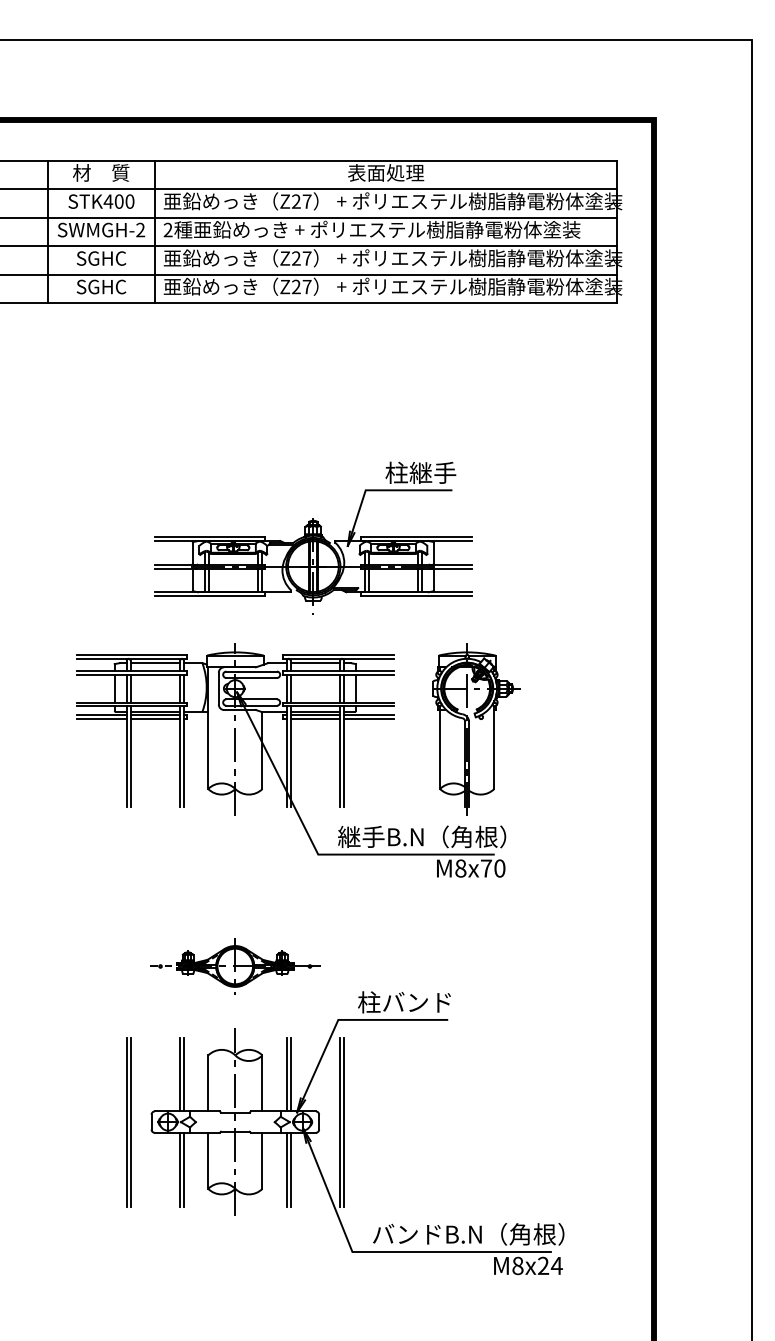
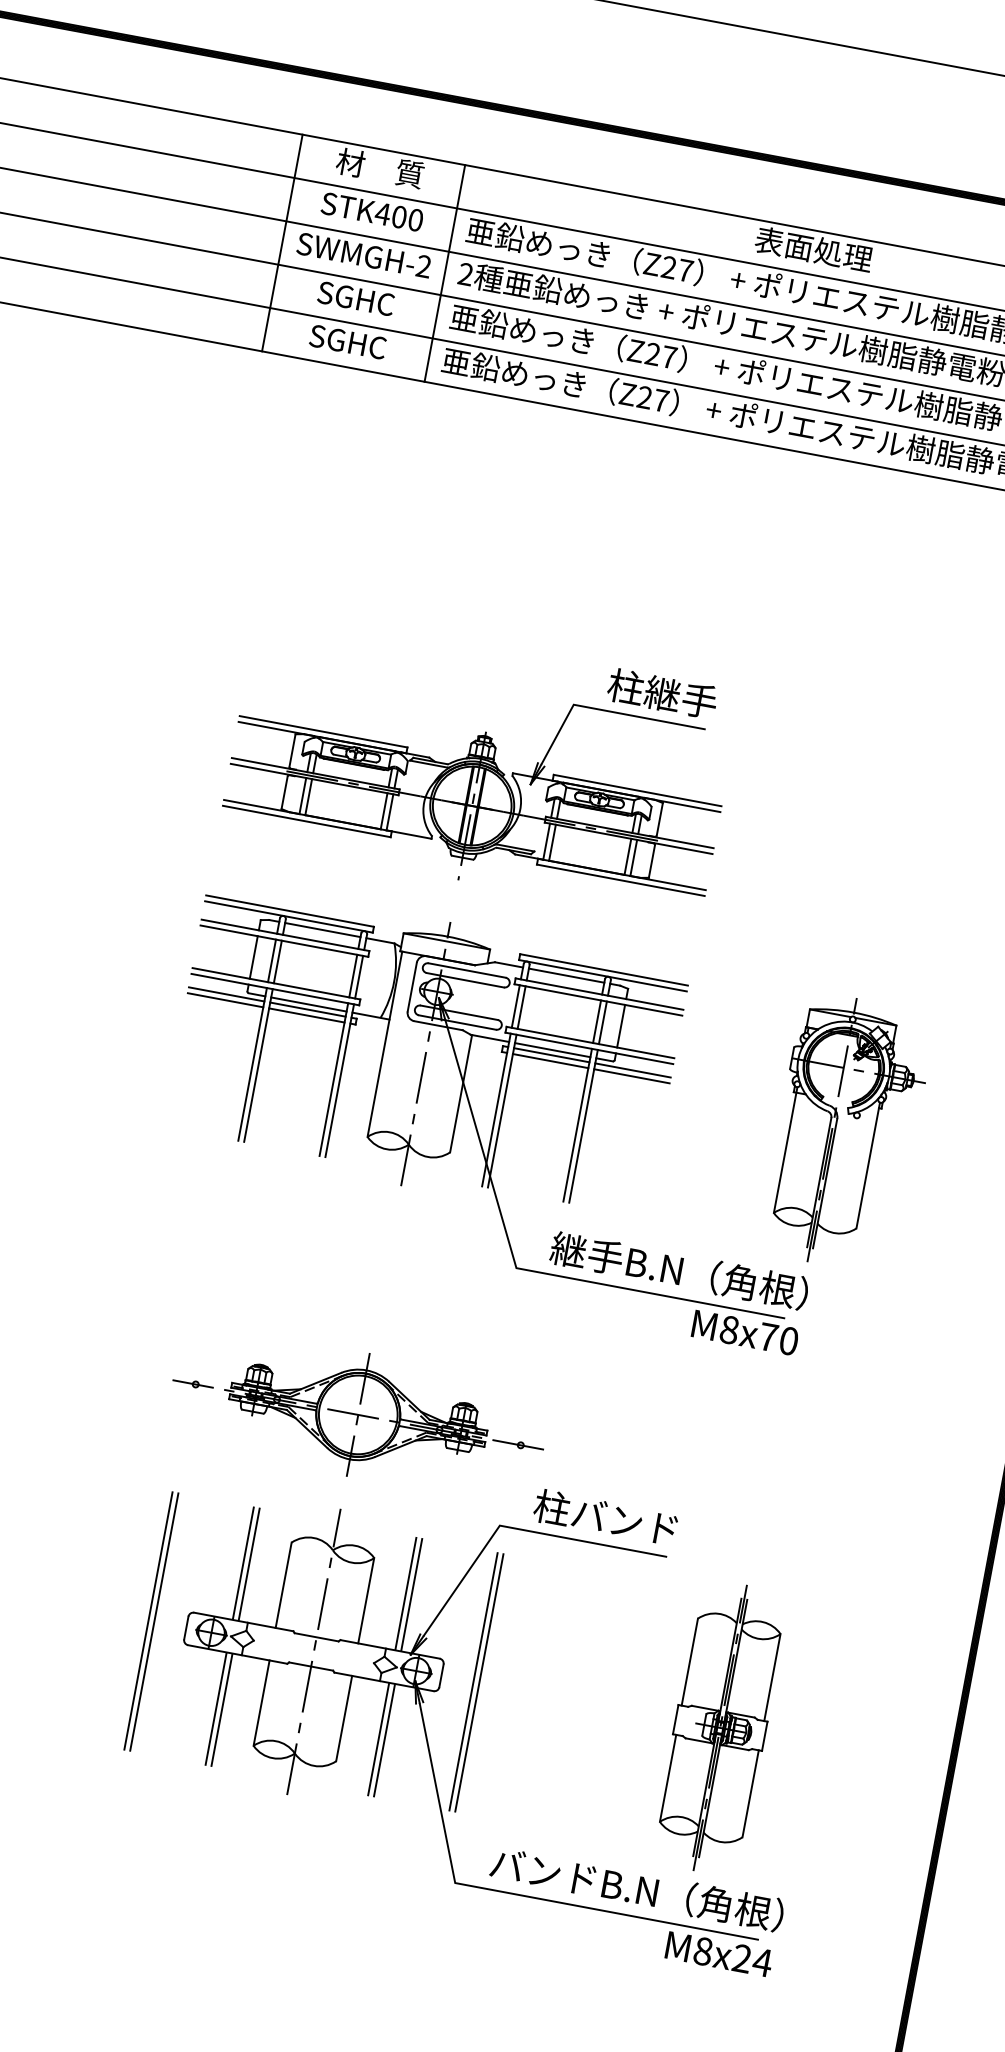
part: (313, 537) -> (480, 761), moved
part: (476, 729) -> (846, 1132), moved
part: (234, 966) -> (356, 1414), size x1.43
part: (501, 1121) -> (719, 1726), added

